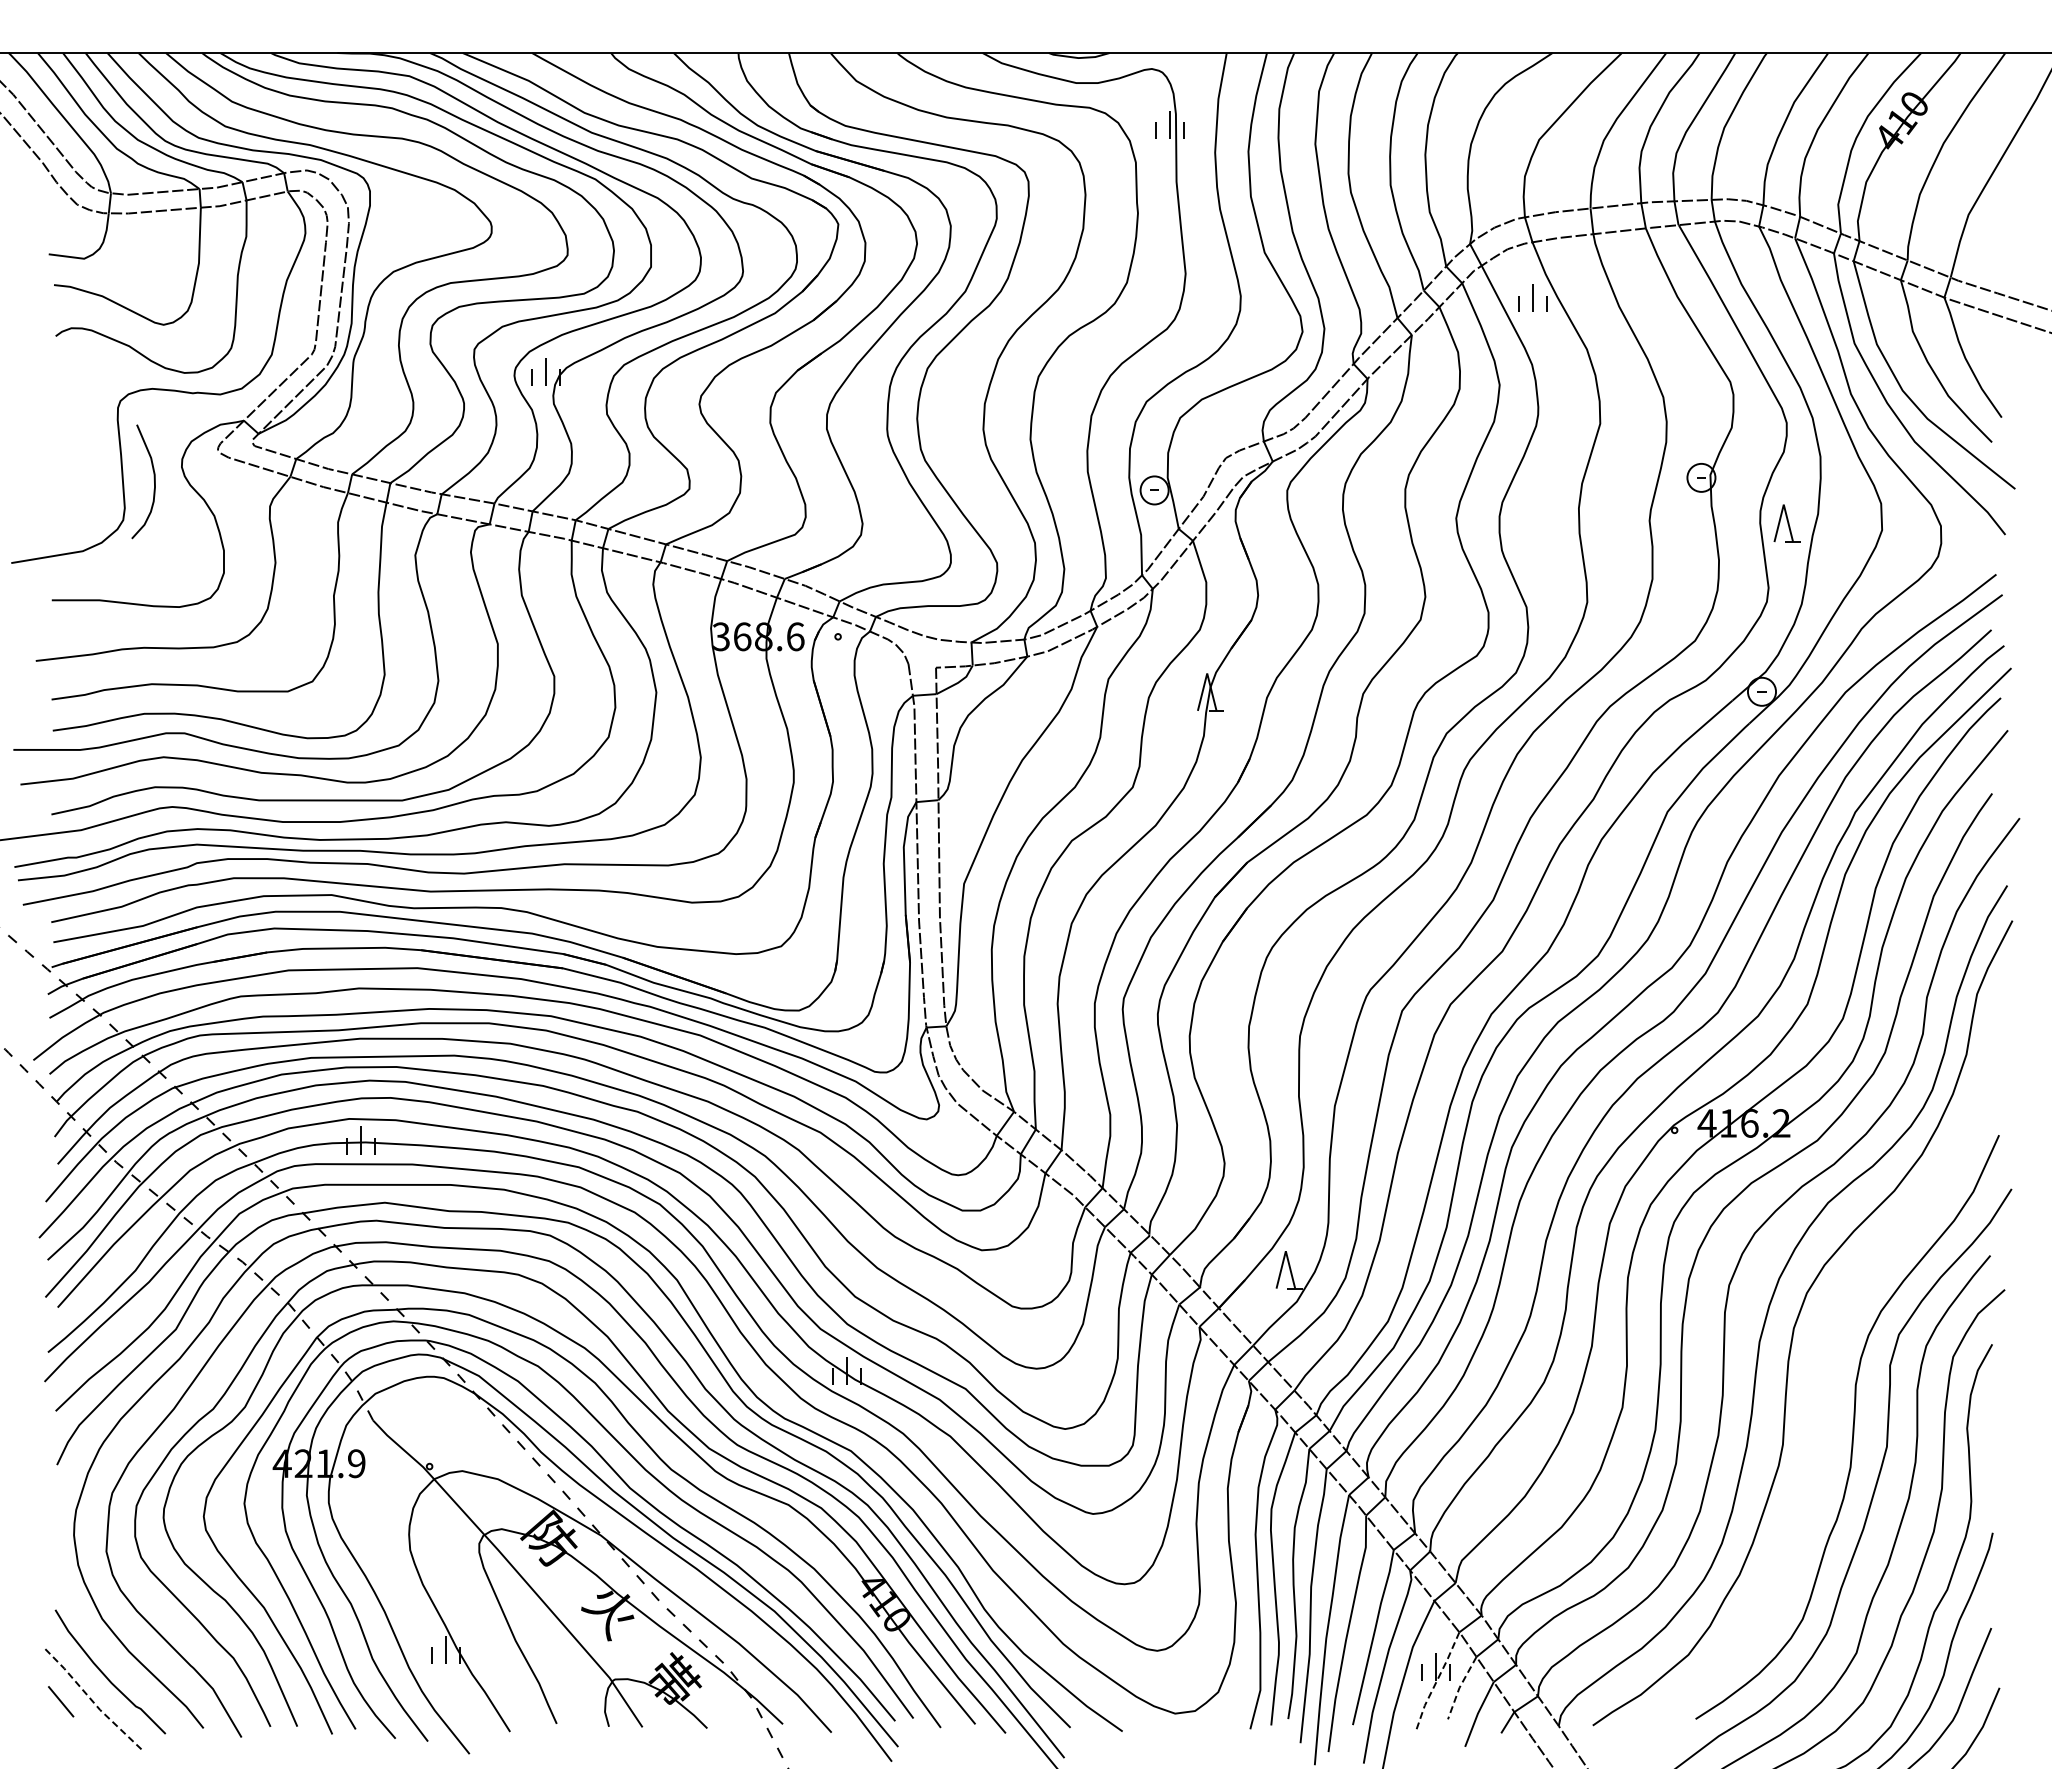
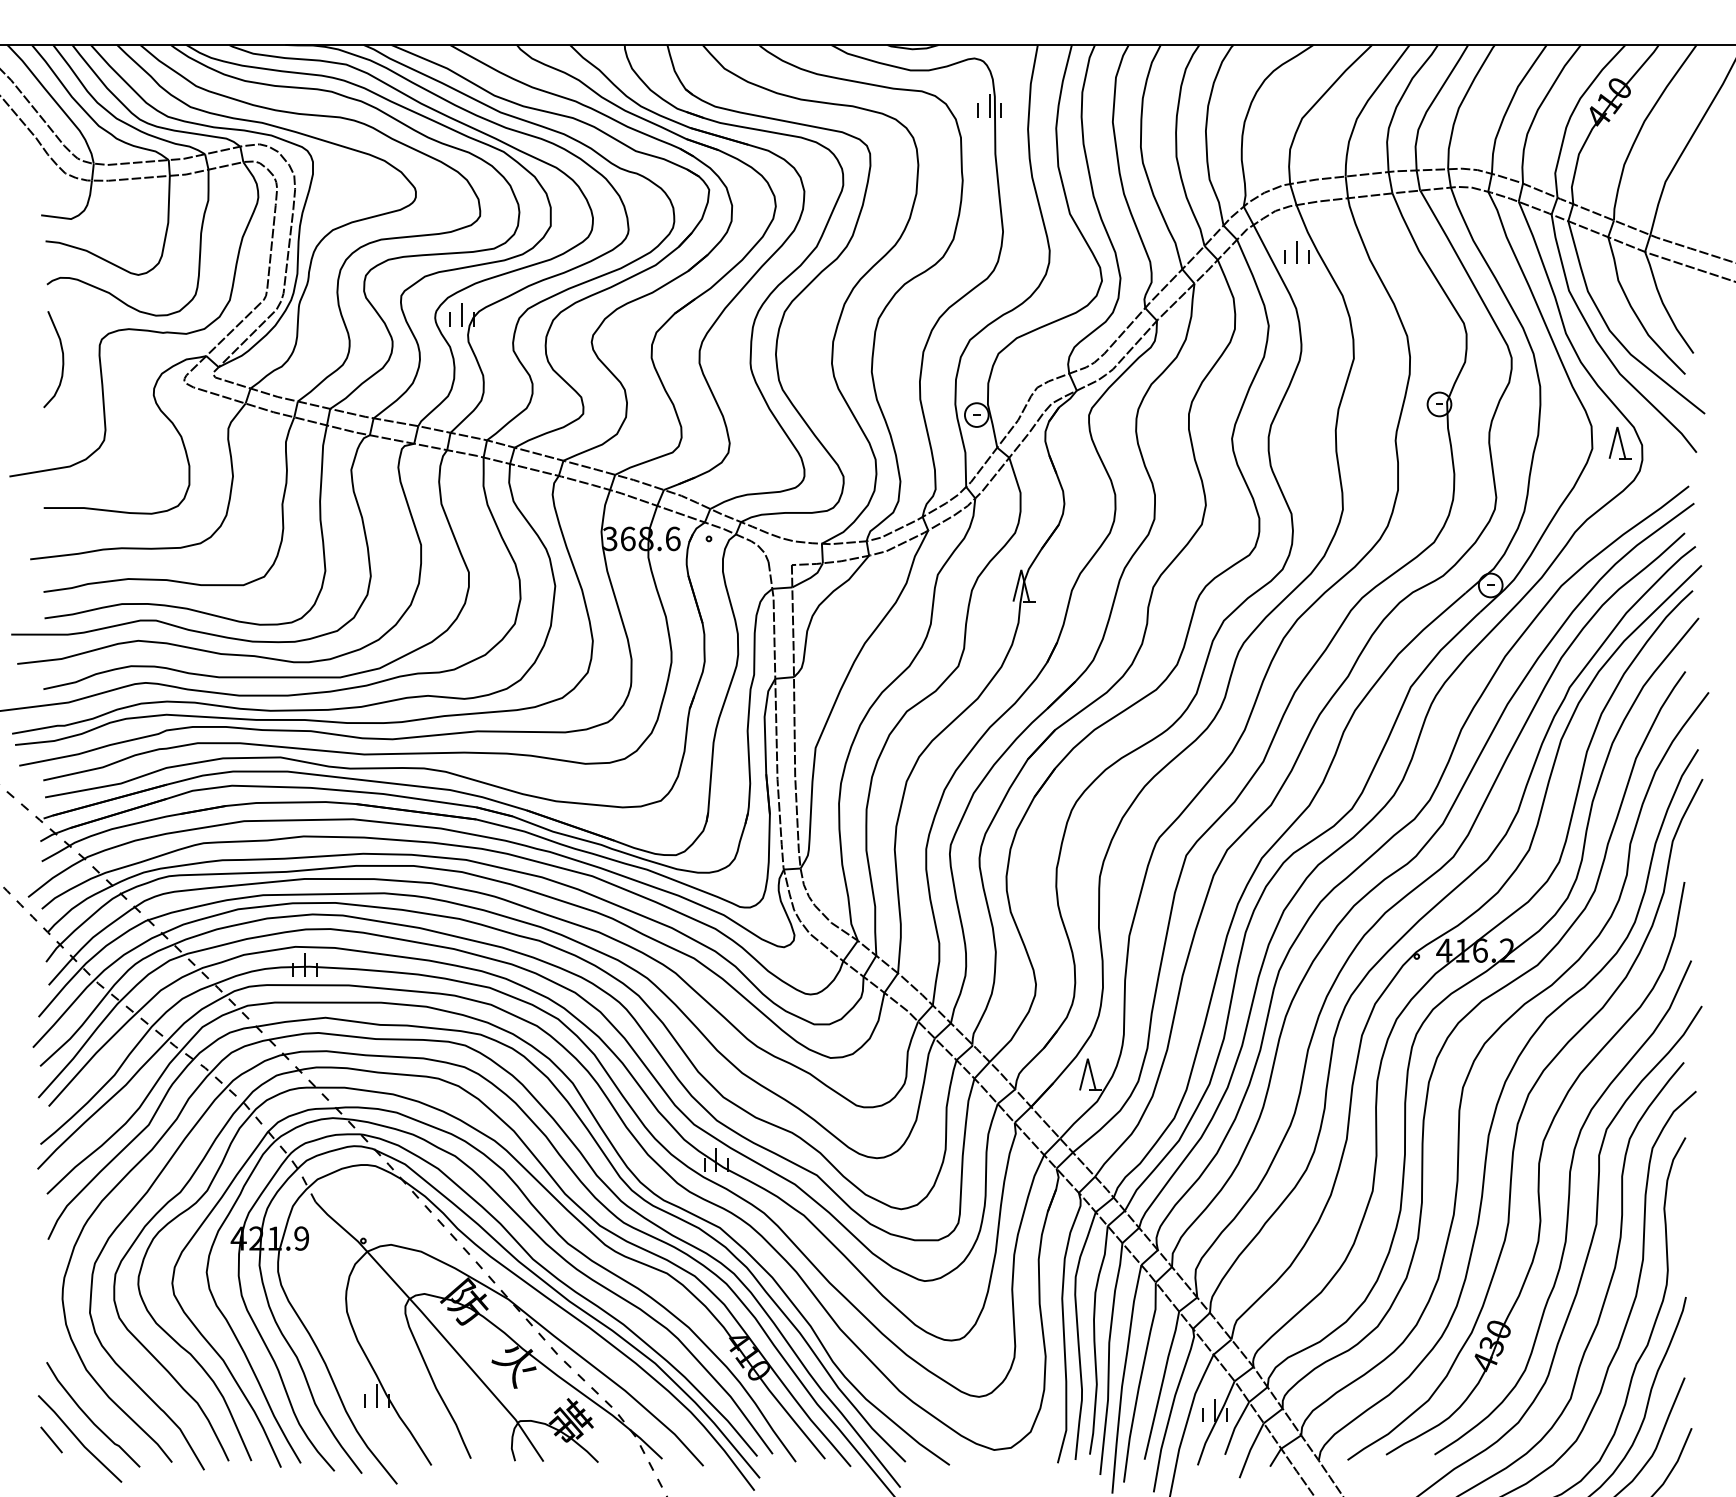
curve: (153, 479) -> (62, 357), moved
part: (1786, 523) -> (1619, 443), moved
part: (1814, 1380) -> (1535, 1168), added
line: (1436, 1681) -> (1215, 1422), dashed -> solid
line: (1459, 1687) -> (1234, 1427), dashed -> solid
line: (92, 1701) -> (78, 1439), dashed -> solid

